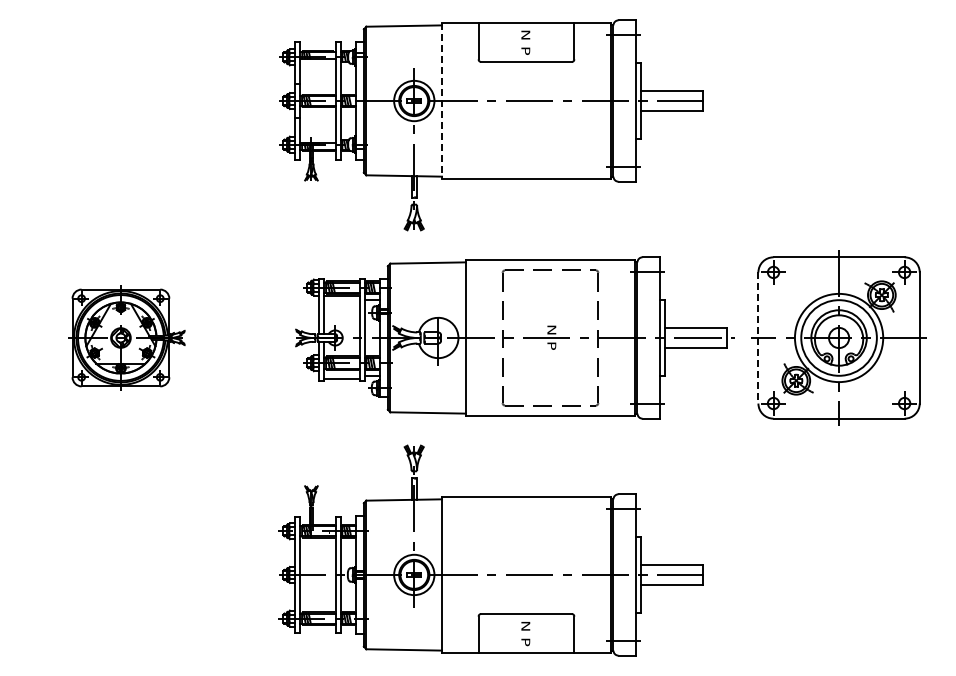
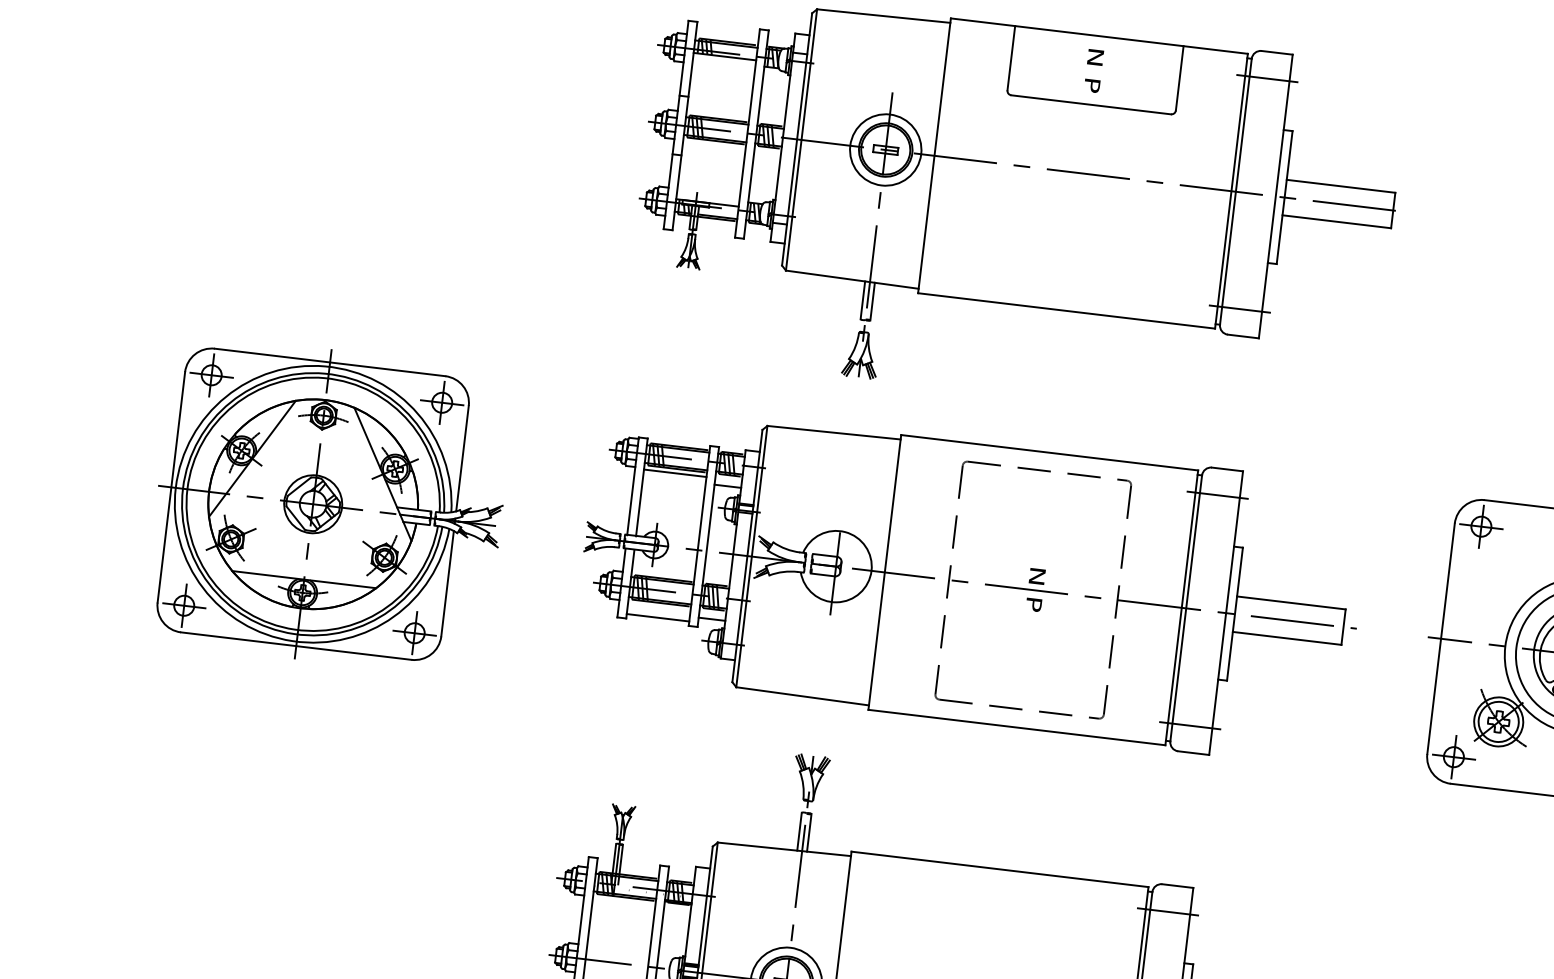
line: (442, 101) -> (935, 156), dashed -> solid
part: (126, 337) -> (330, 505), size x1.67
part: (514, 337) -> (970, 581), moved
line: (758, 337) -> (1441, 637), dashed -> solid

